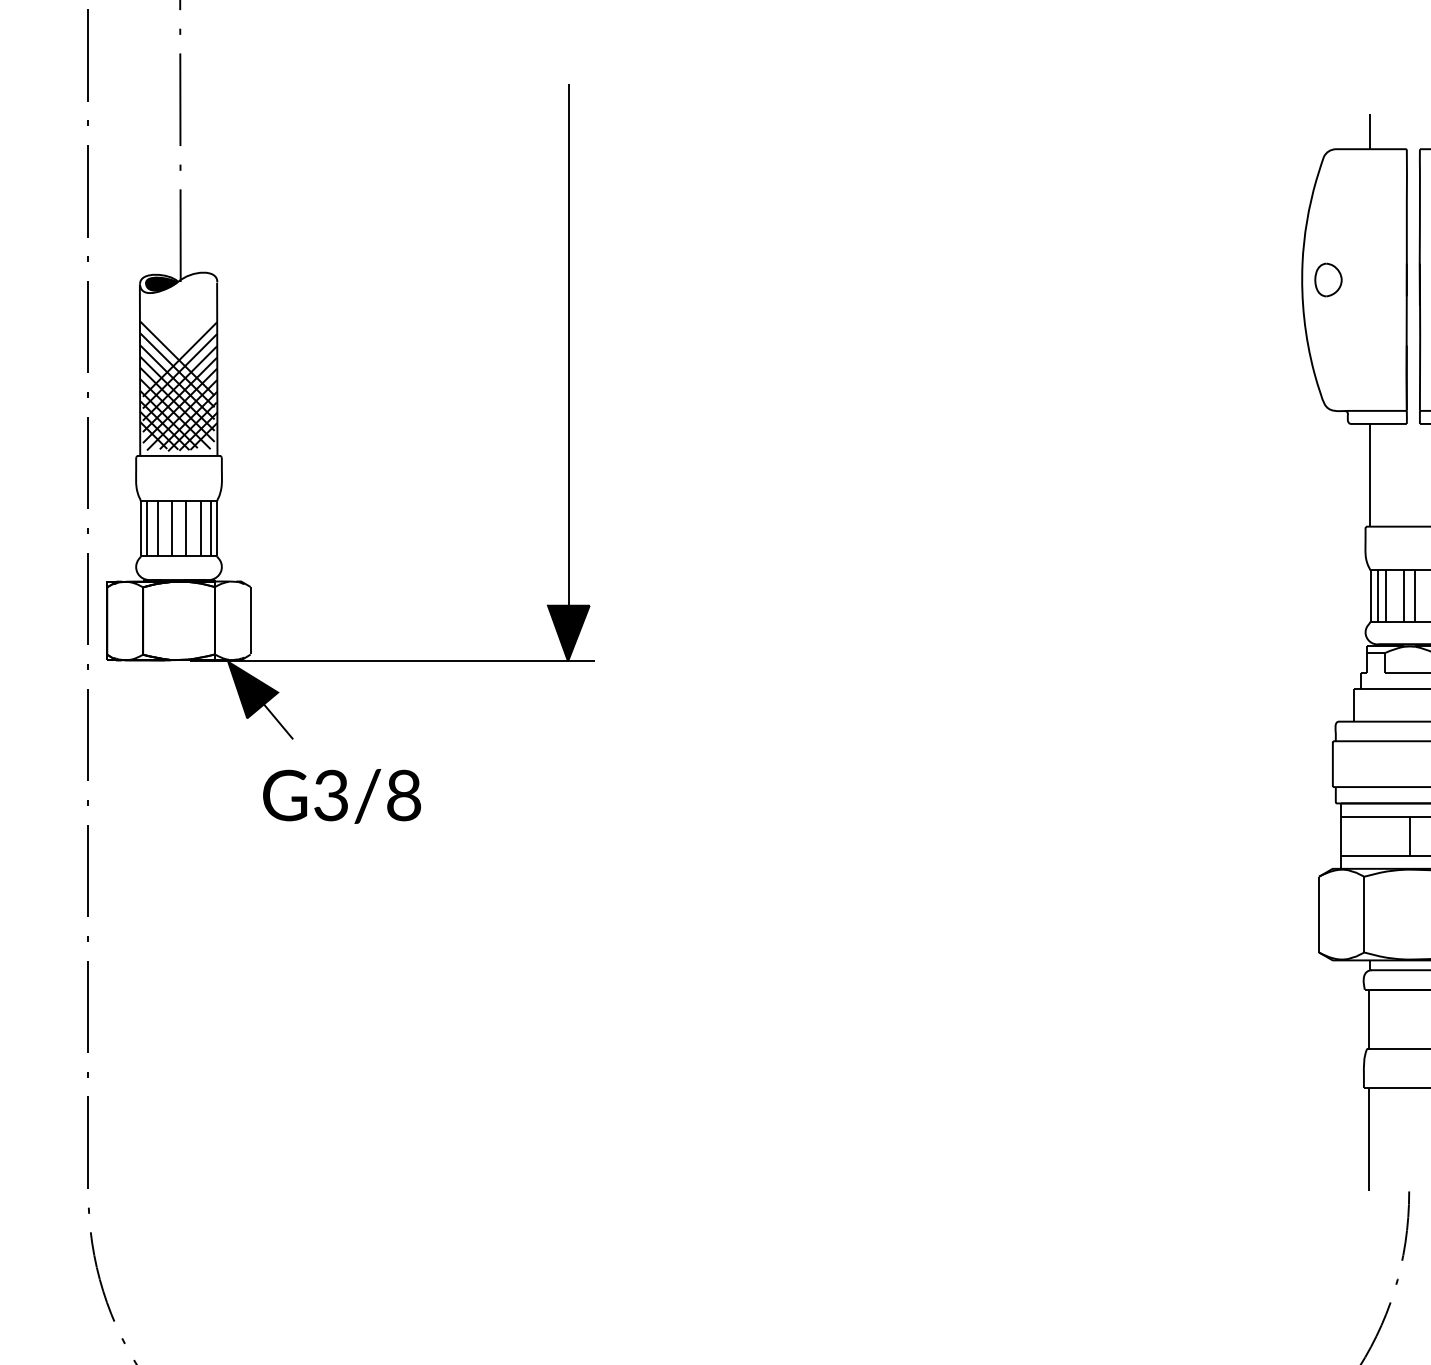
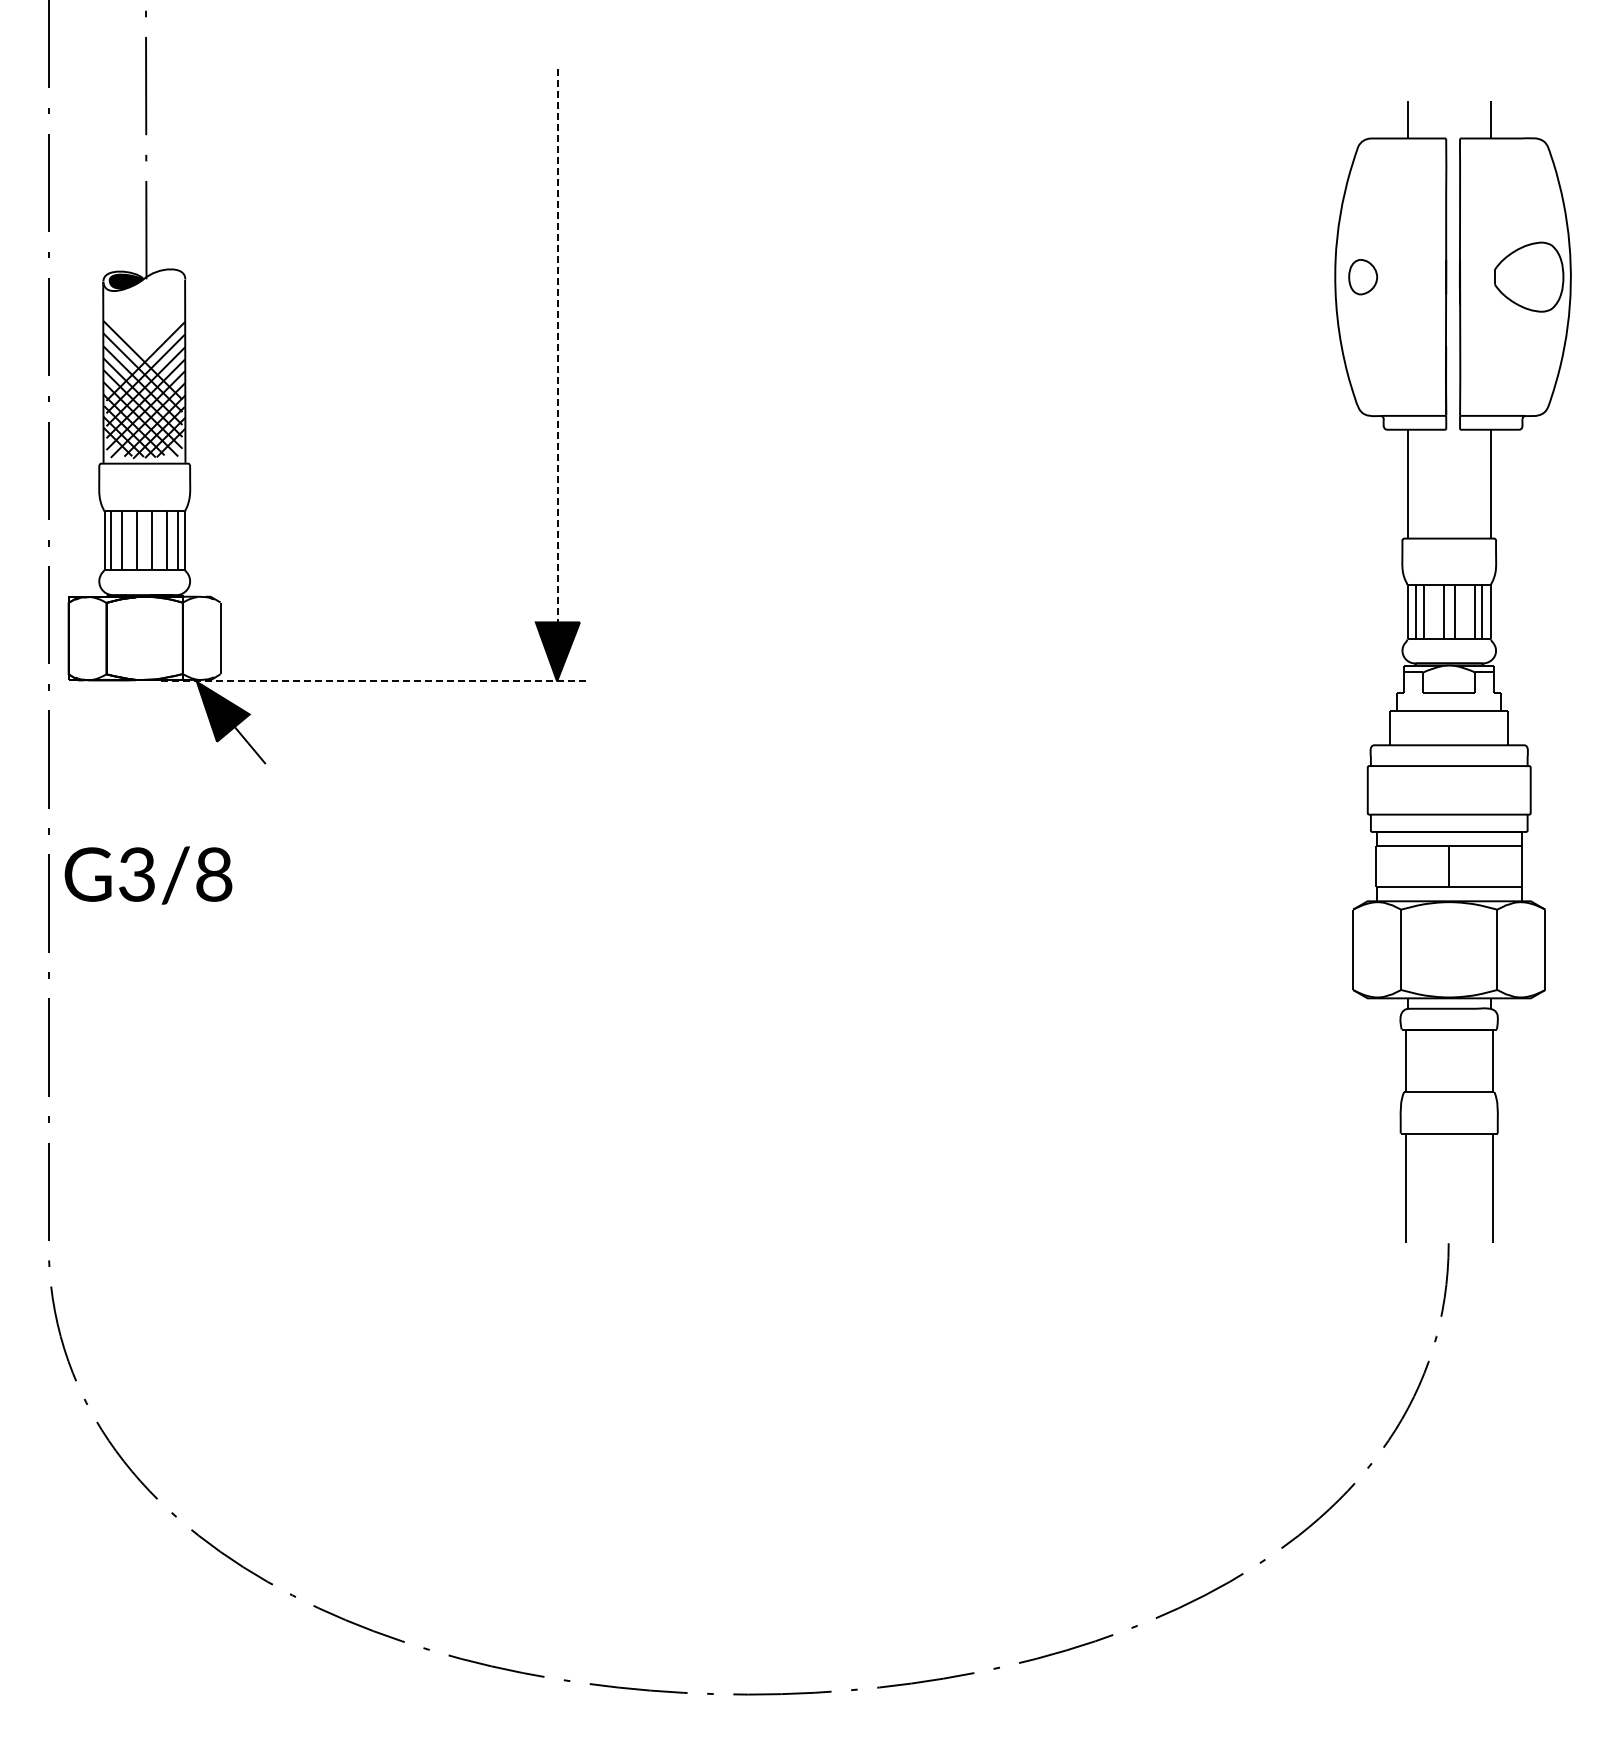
line: (568, 356) -> (557, 358), solid -> dashed
line: (392, 661) -> (371, 681), solid -> dashed
text: (342, 796) -> (148, 875), moved

